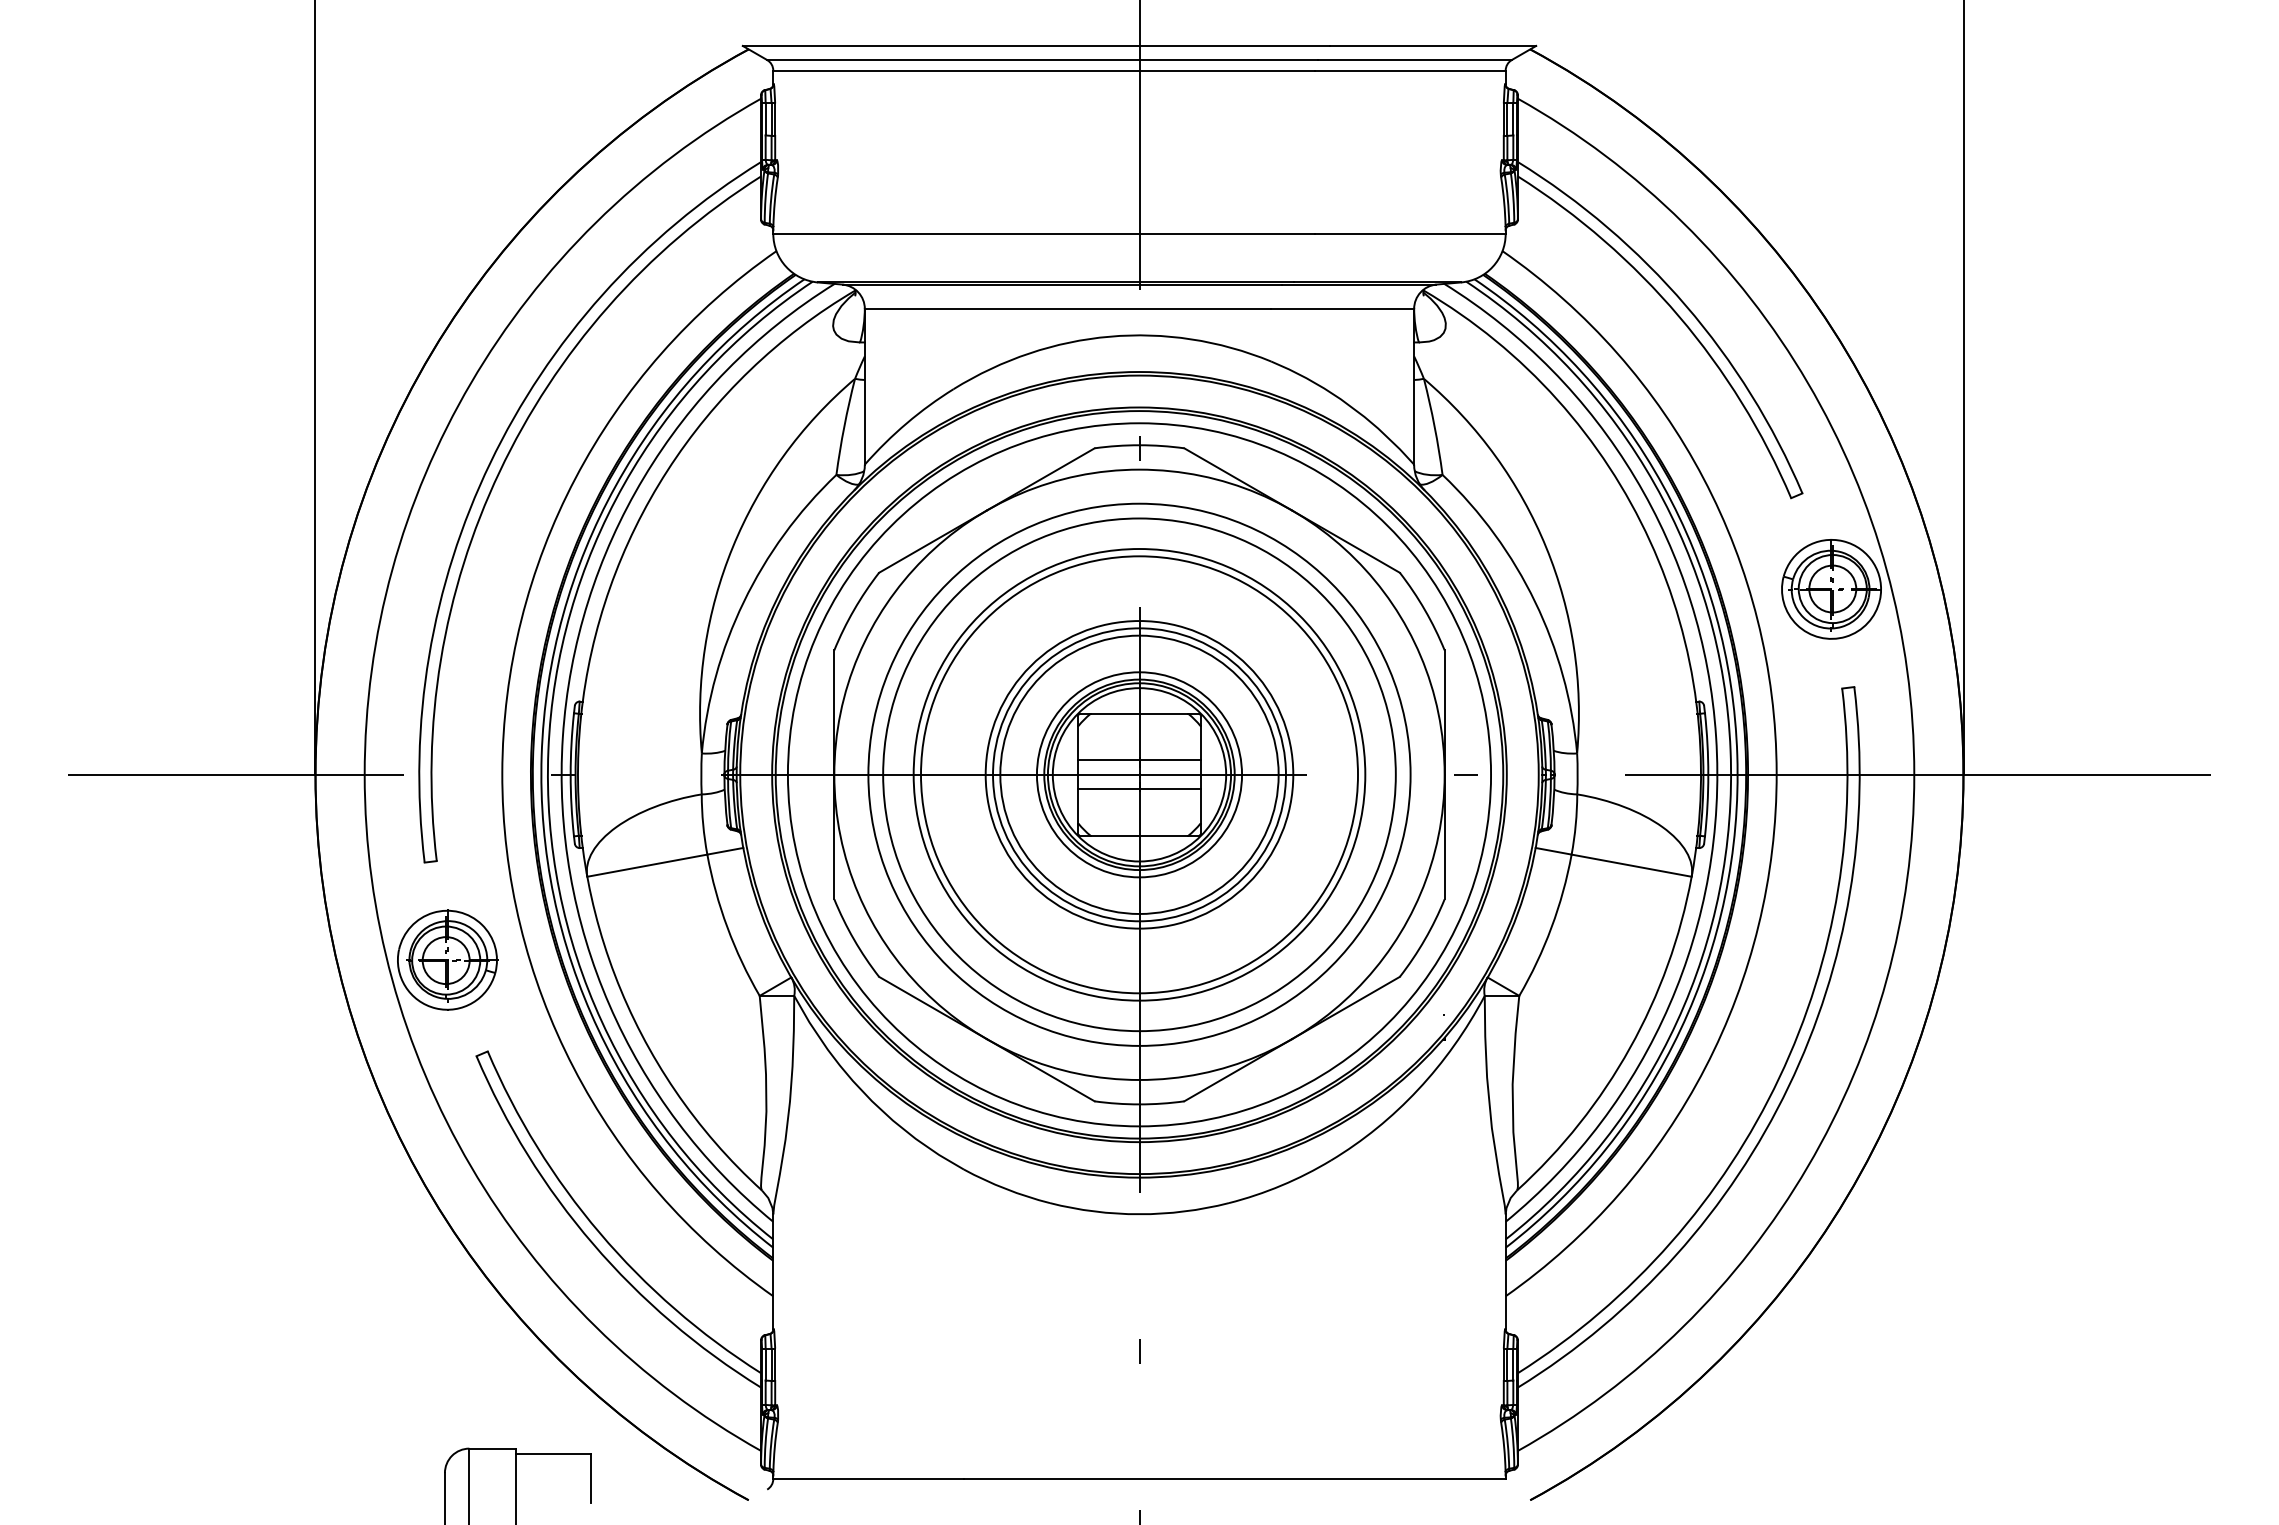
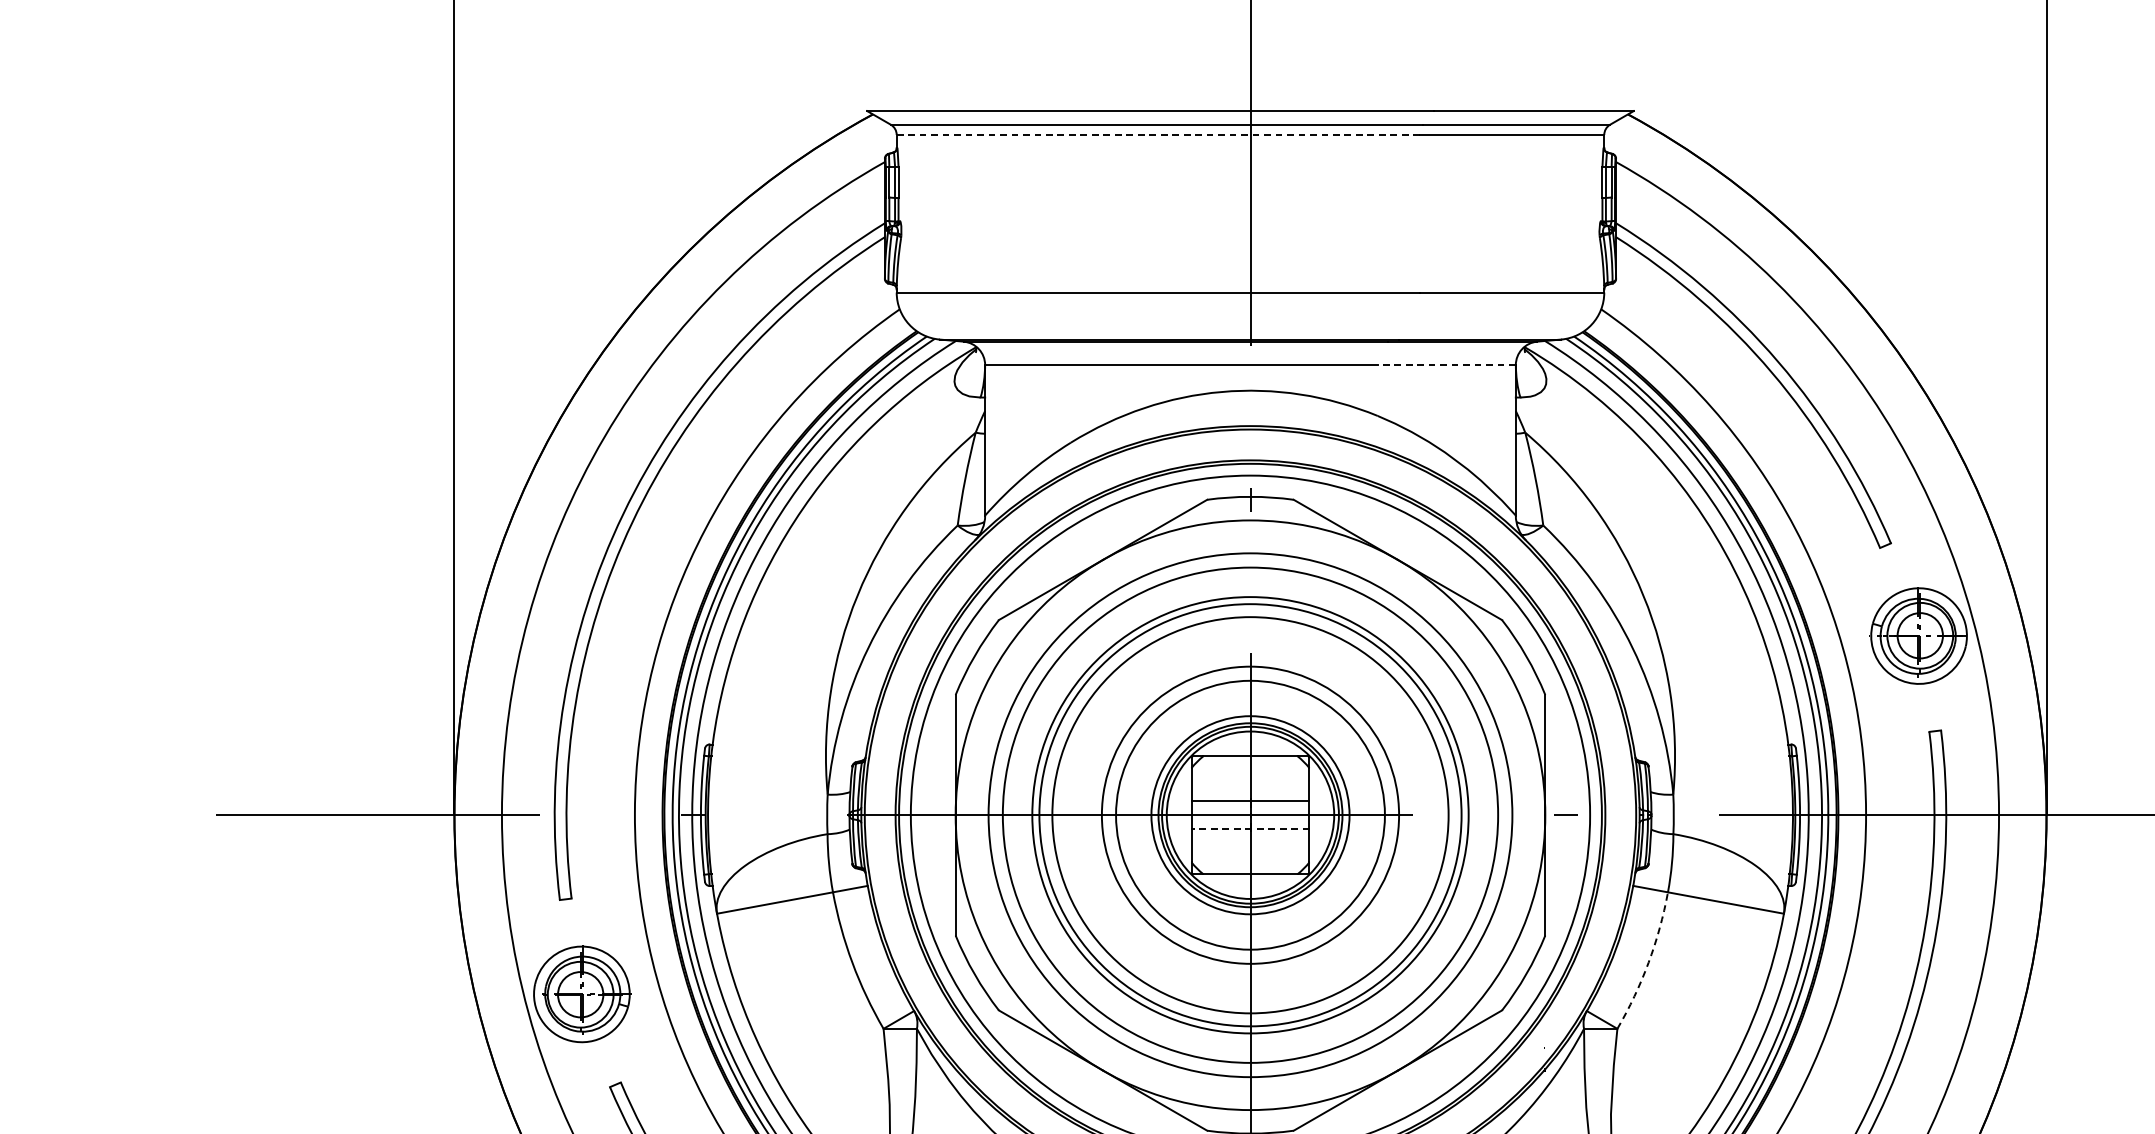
line: (1044, 70) -> (1158, 134), solid -> dashed
line: (1342, 308) -> (1446, 364), solid -> dashed
circle: (1139, 774) -> (1250, 814), size x1.4
line: (1139, 789) -> (1250, 829), solid -> dashed
arc: (1551, 927) -> (1648, 962), solid -> dashed

